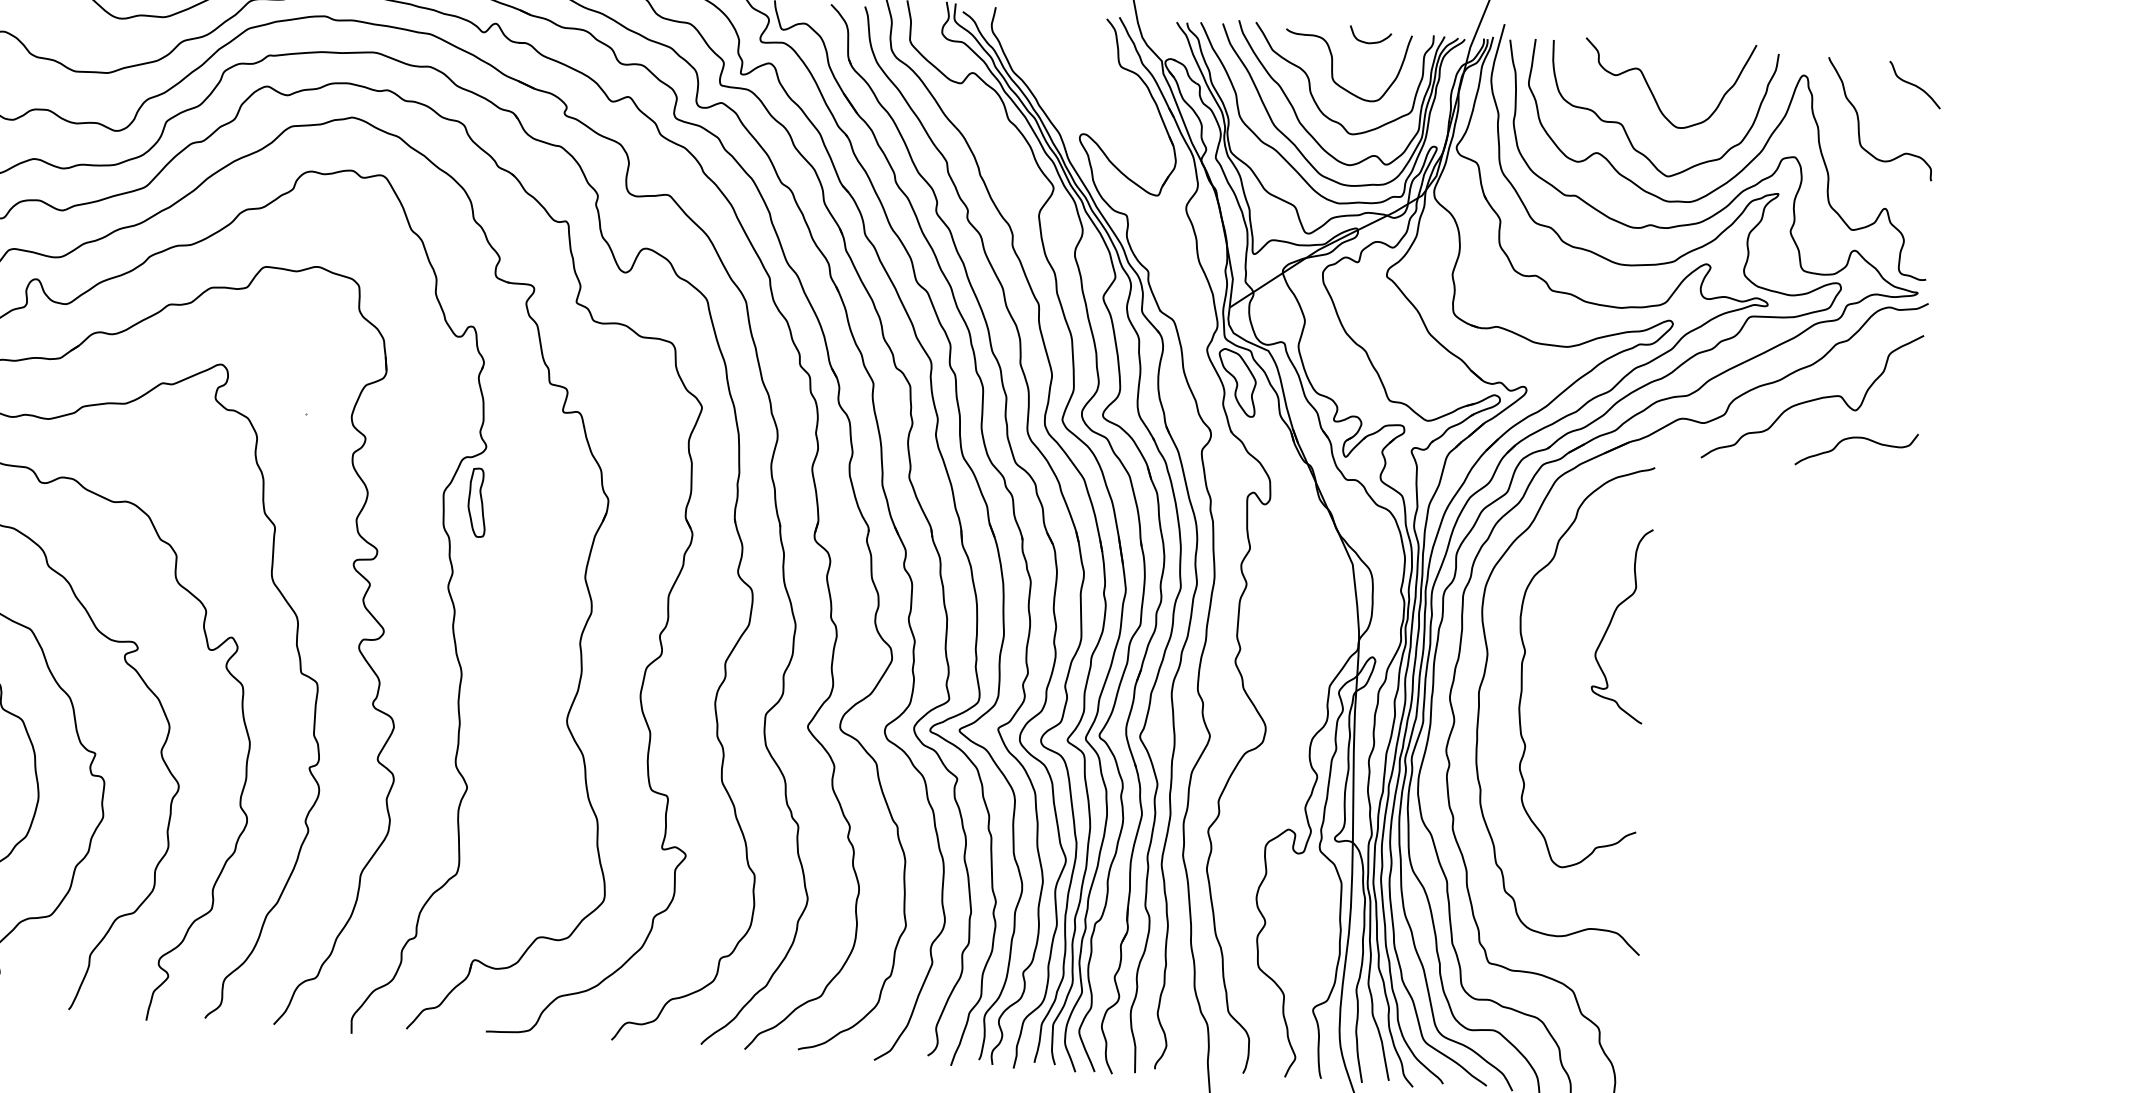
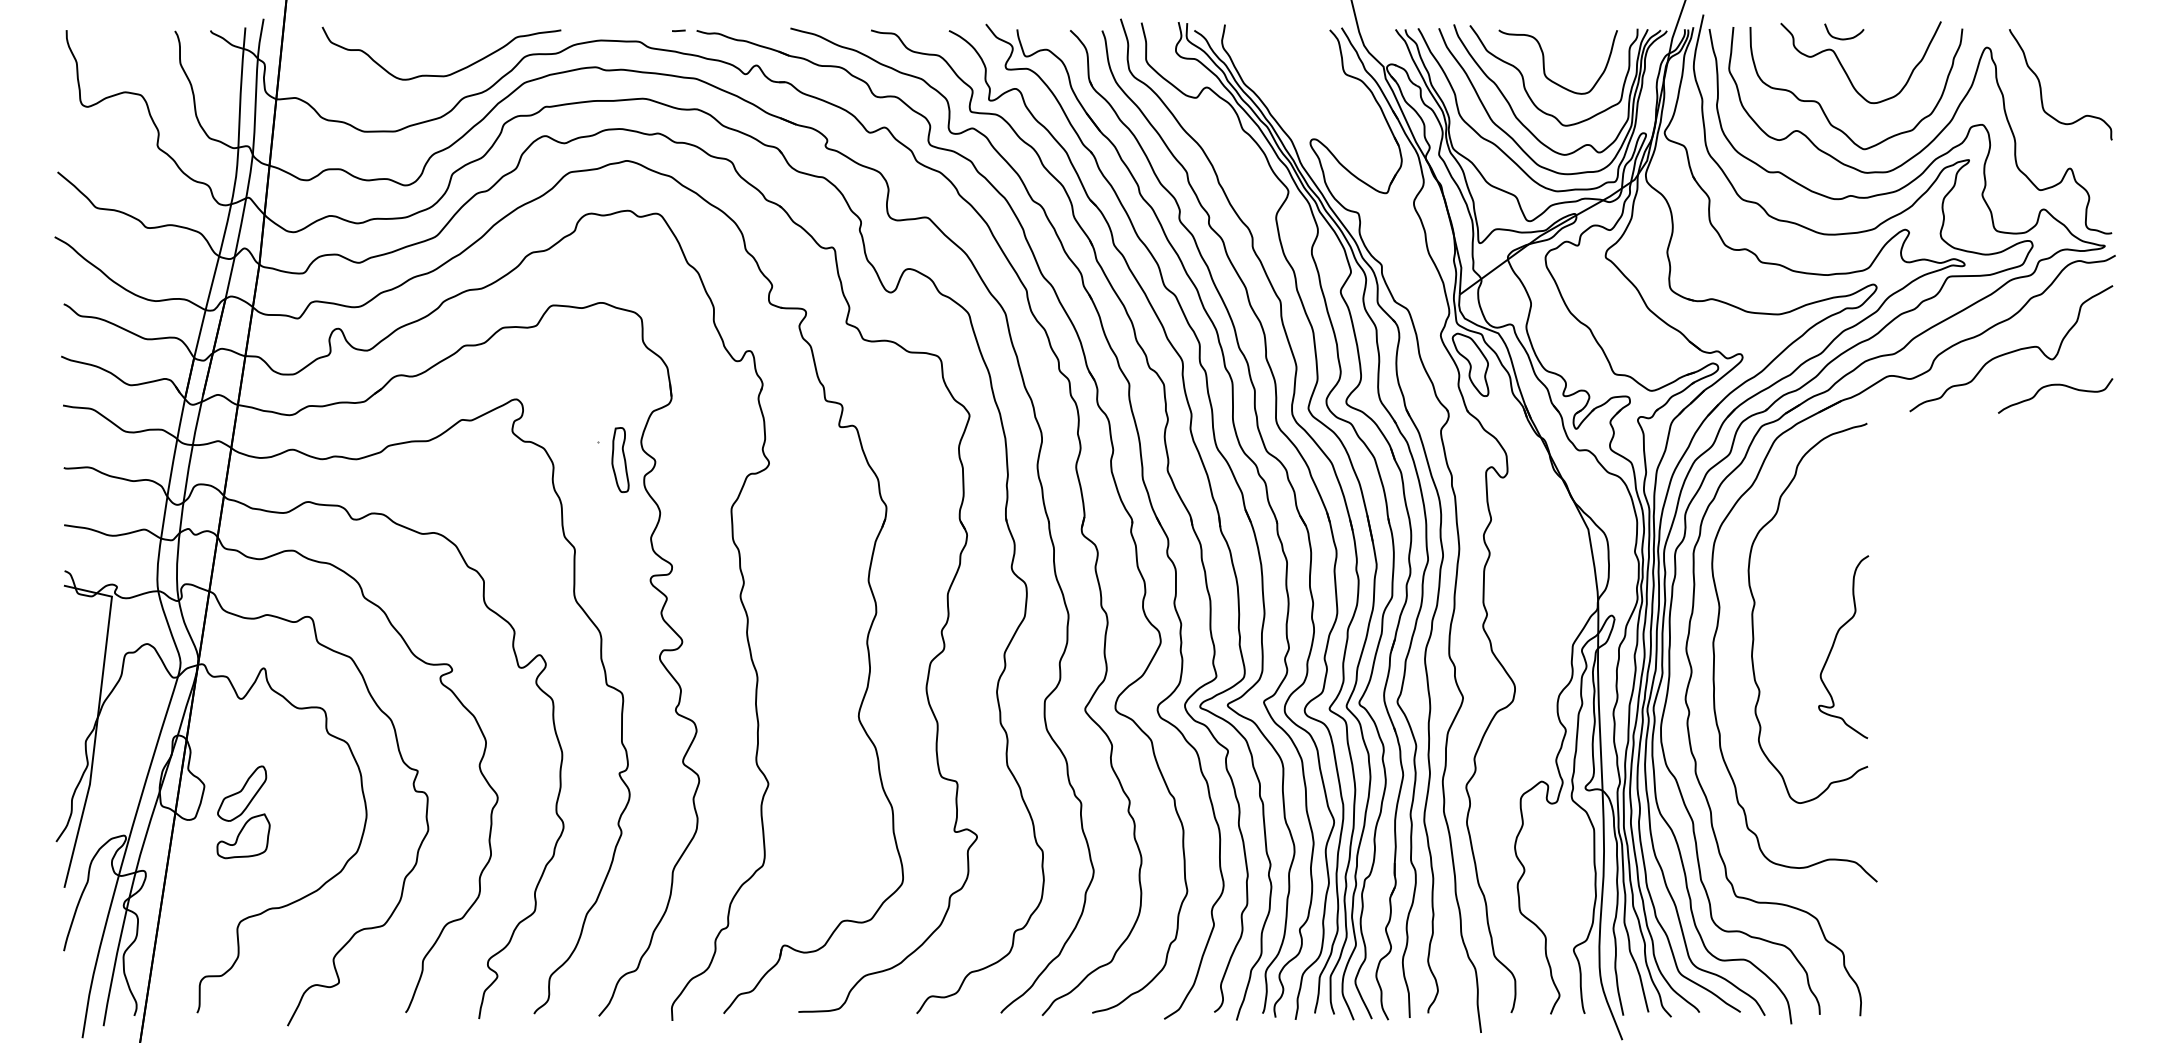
curve: (1370, 42) -> (1844, 38), moved
curve: (1914, 84) -> (2091, 50), removed
part: (477, 503) -> (620, 460), moved
curve: (1611, 622) -> (1834, 644), moved

